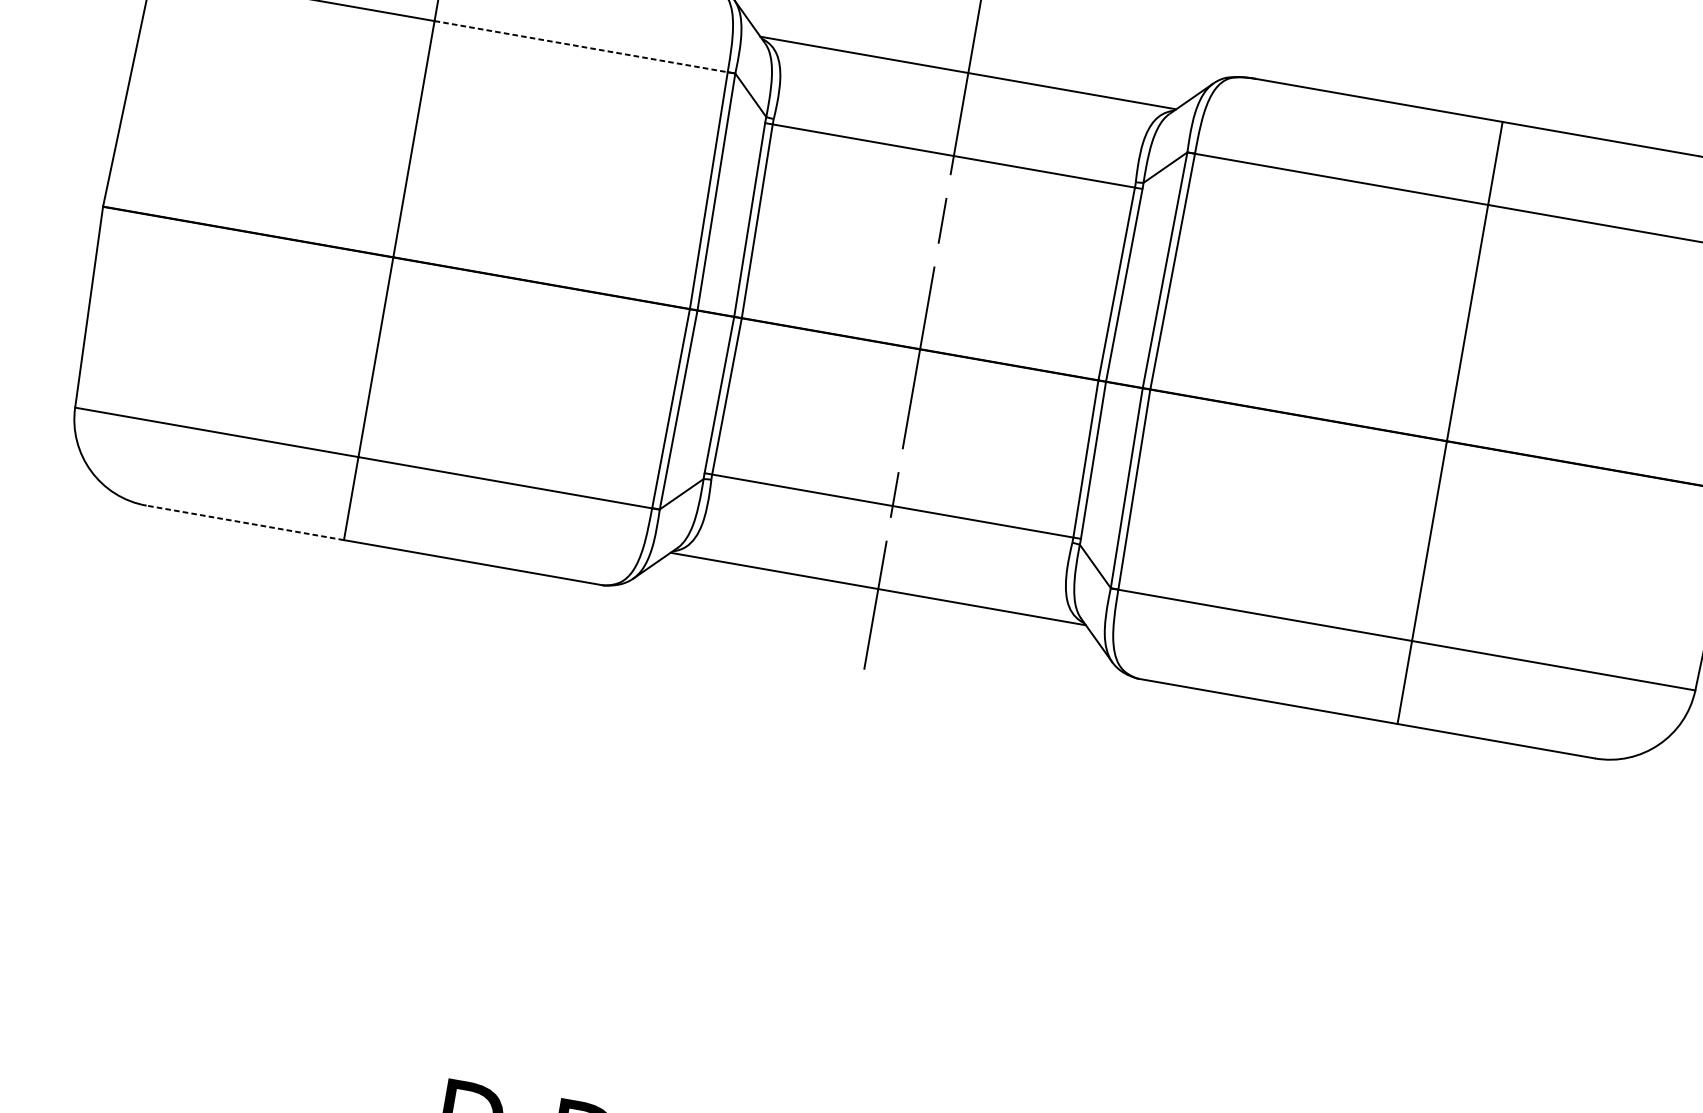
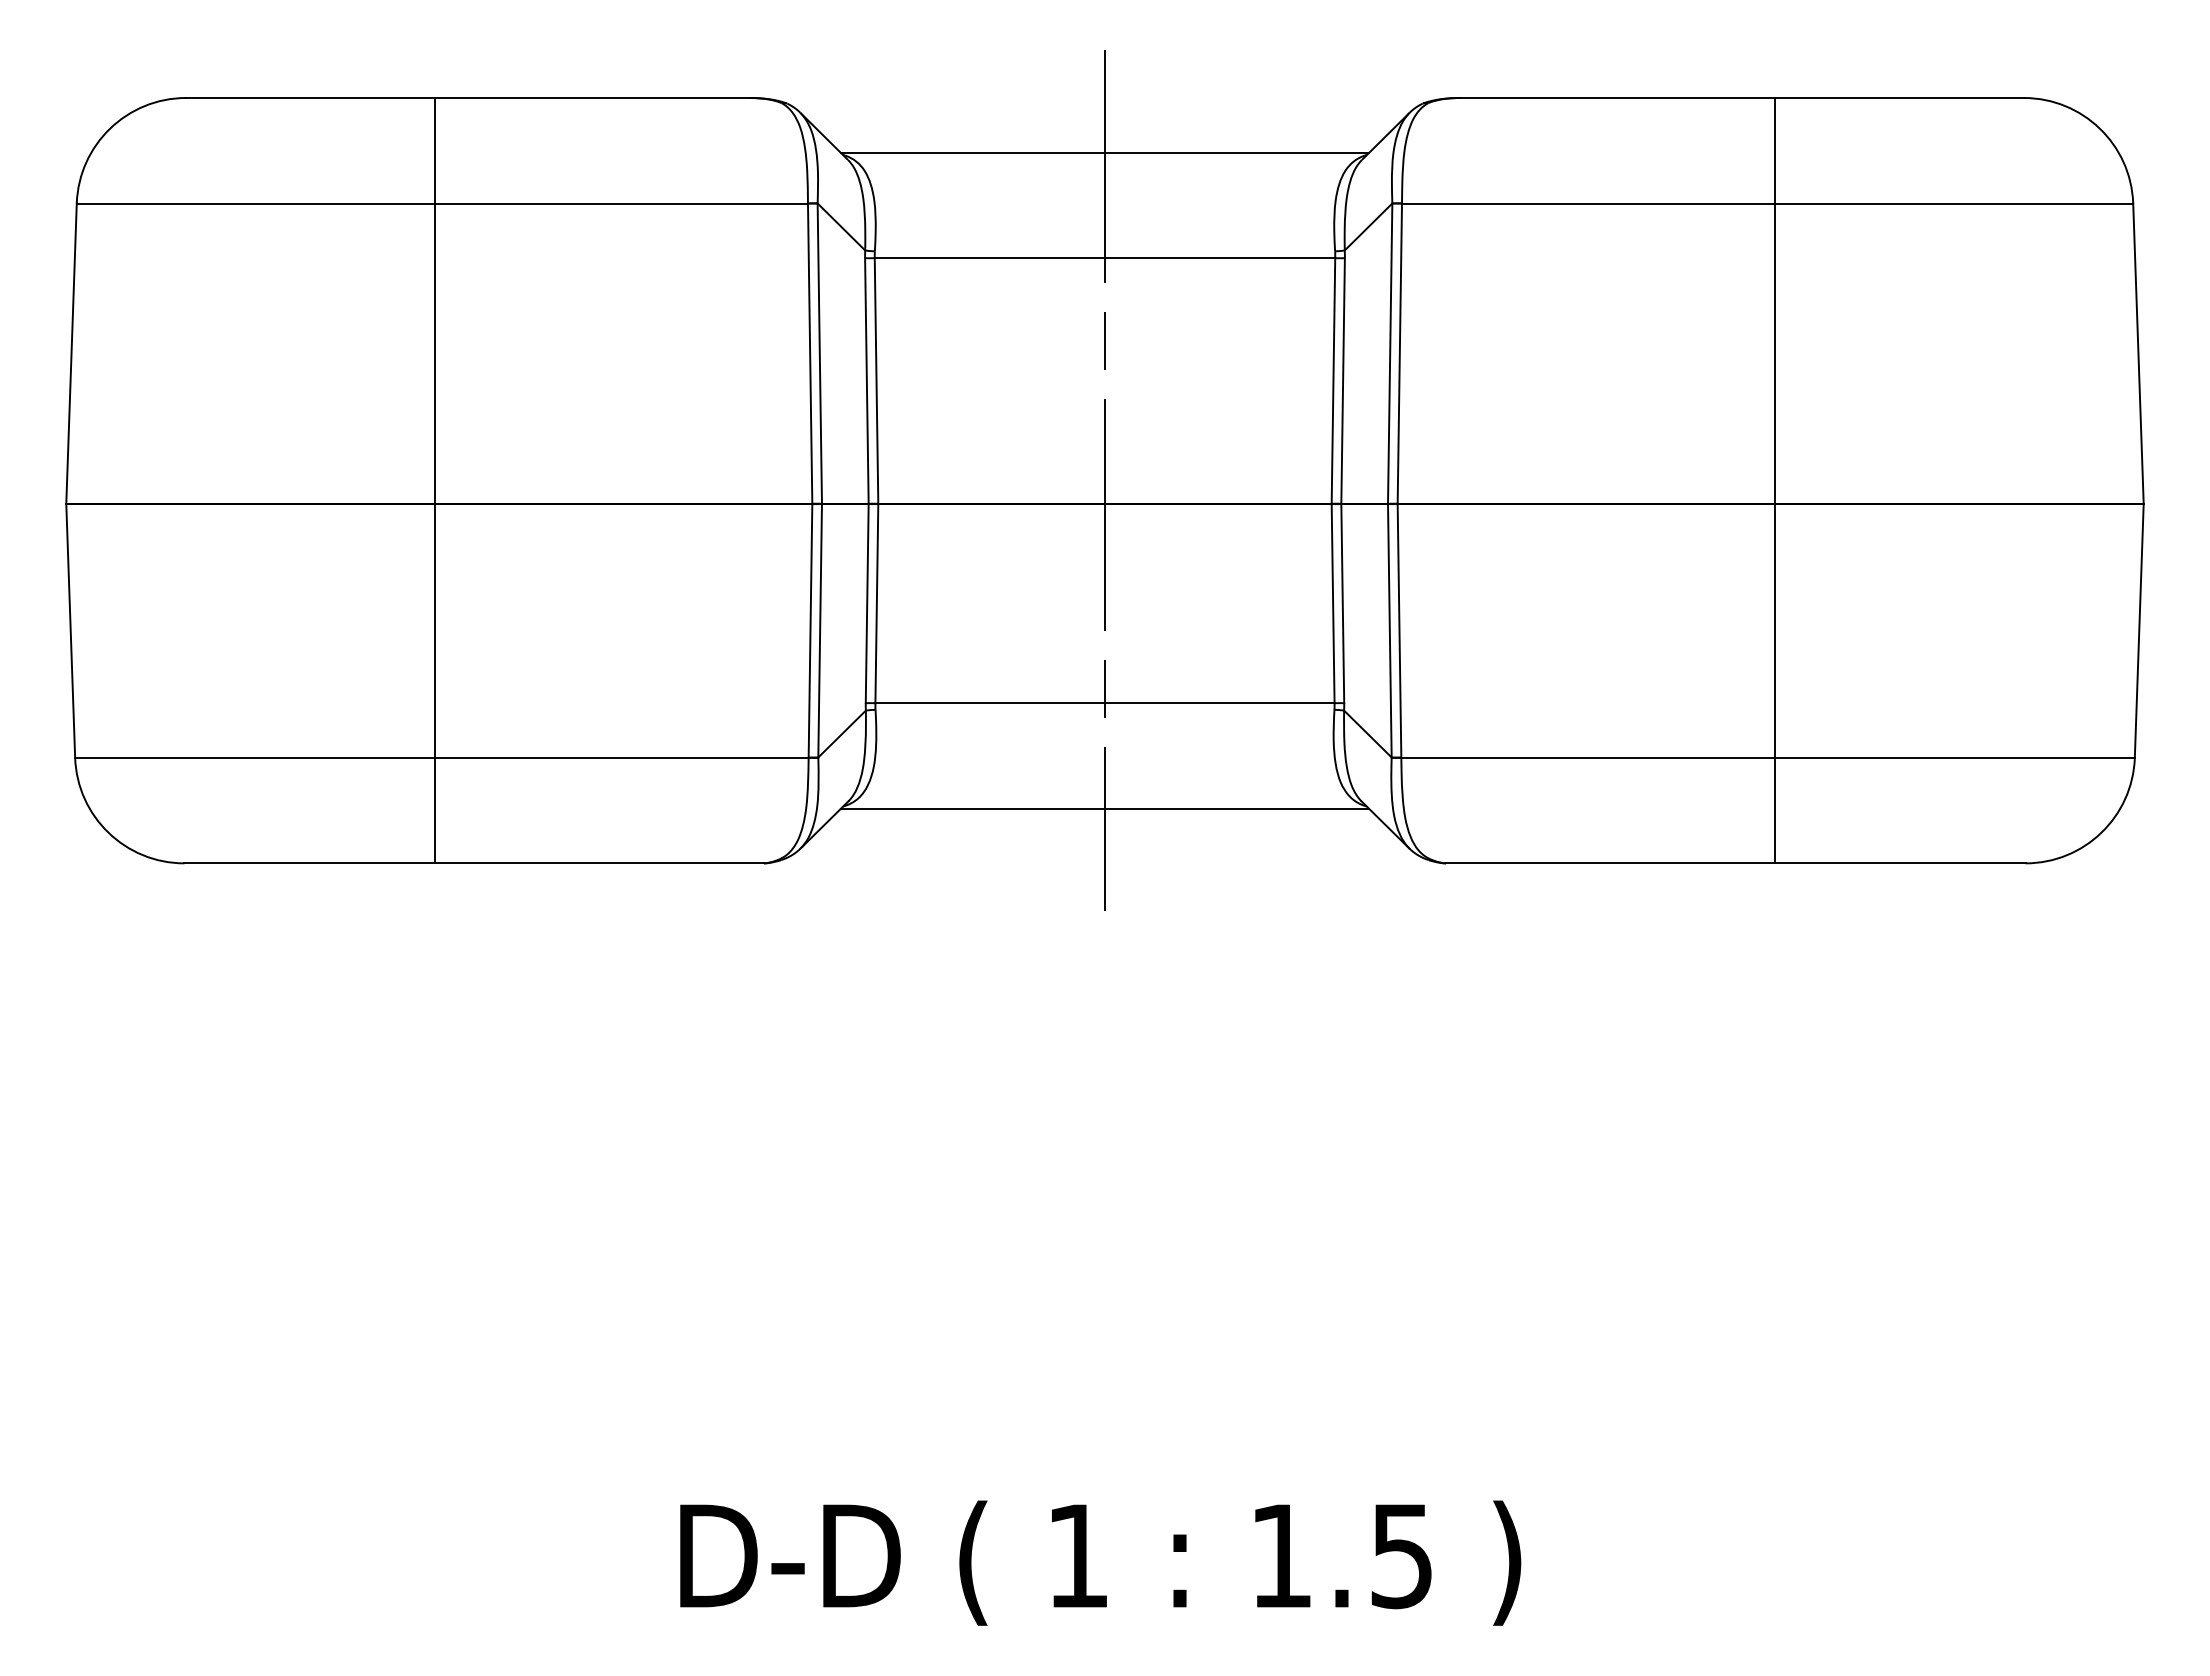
line: (581, 46) -> (622, 203), dashed -> solid
line: (245, 522) -> (309, 863), dashed -> solid

